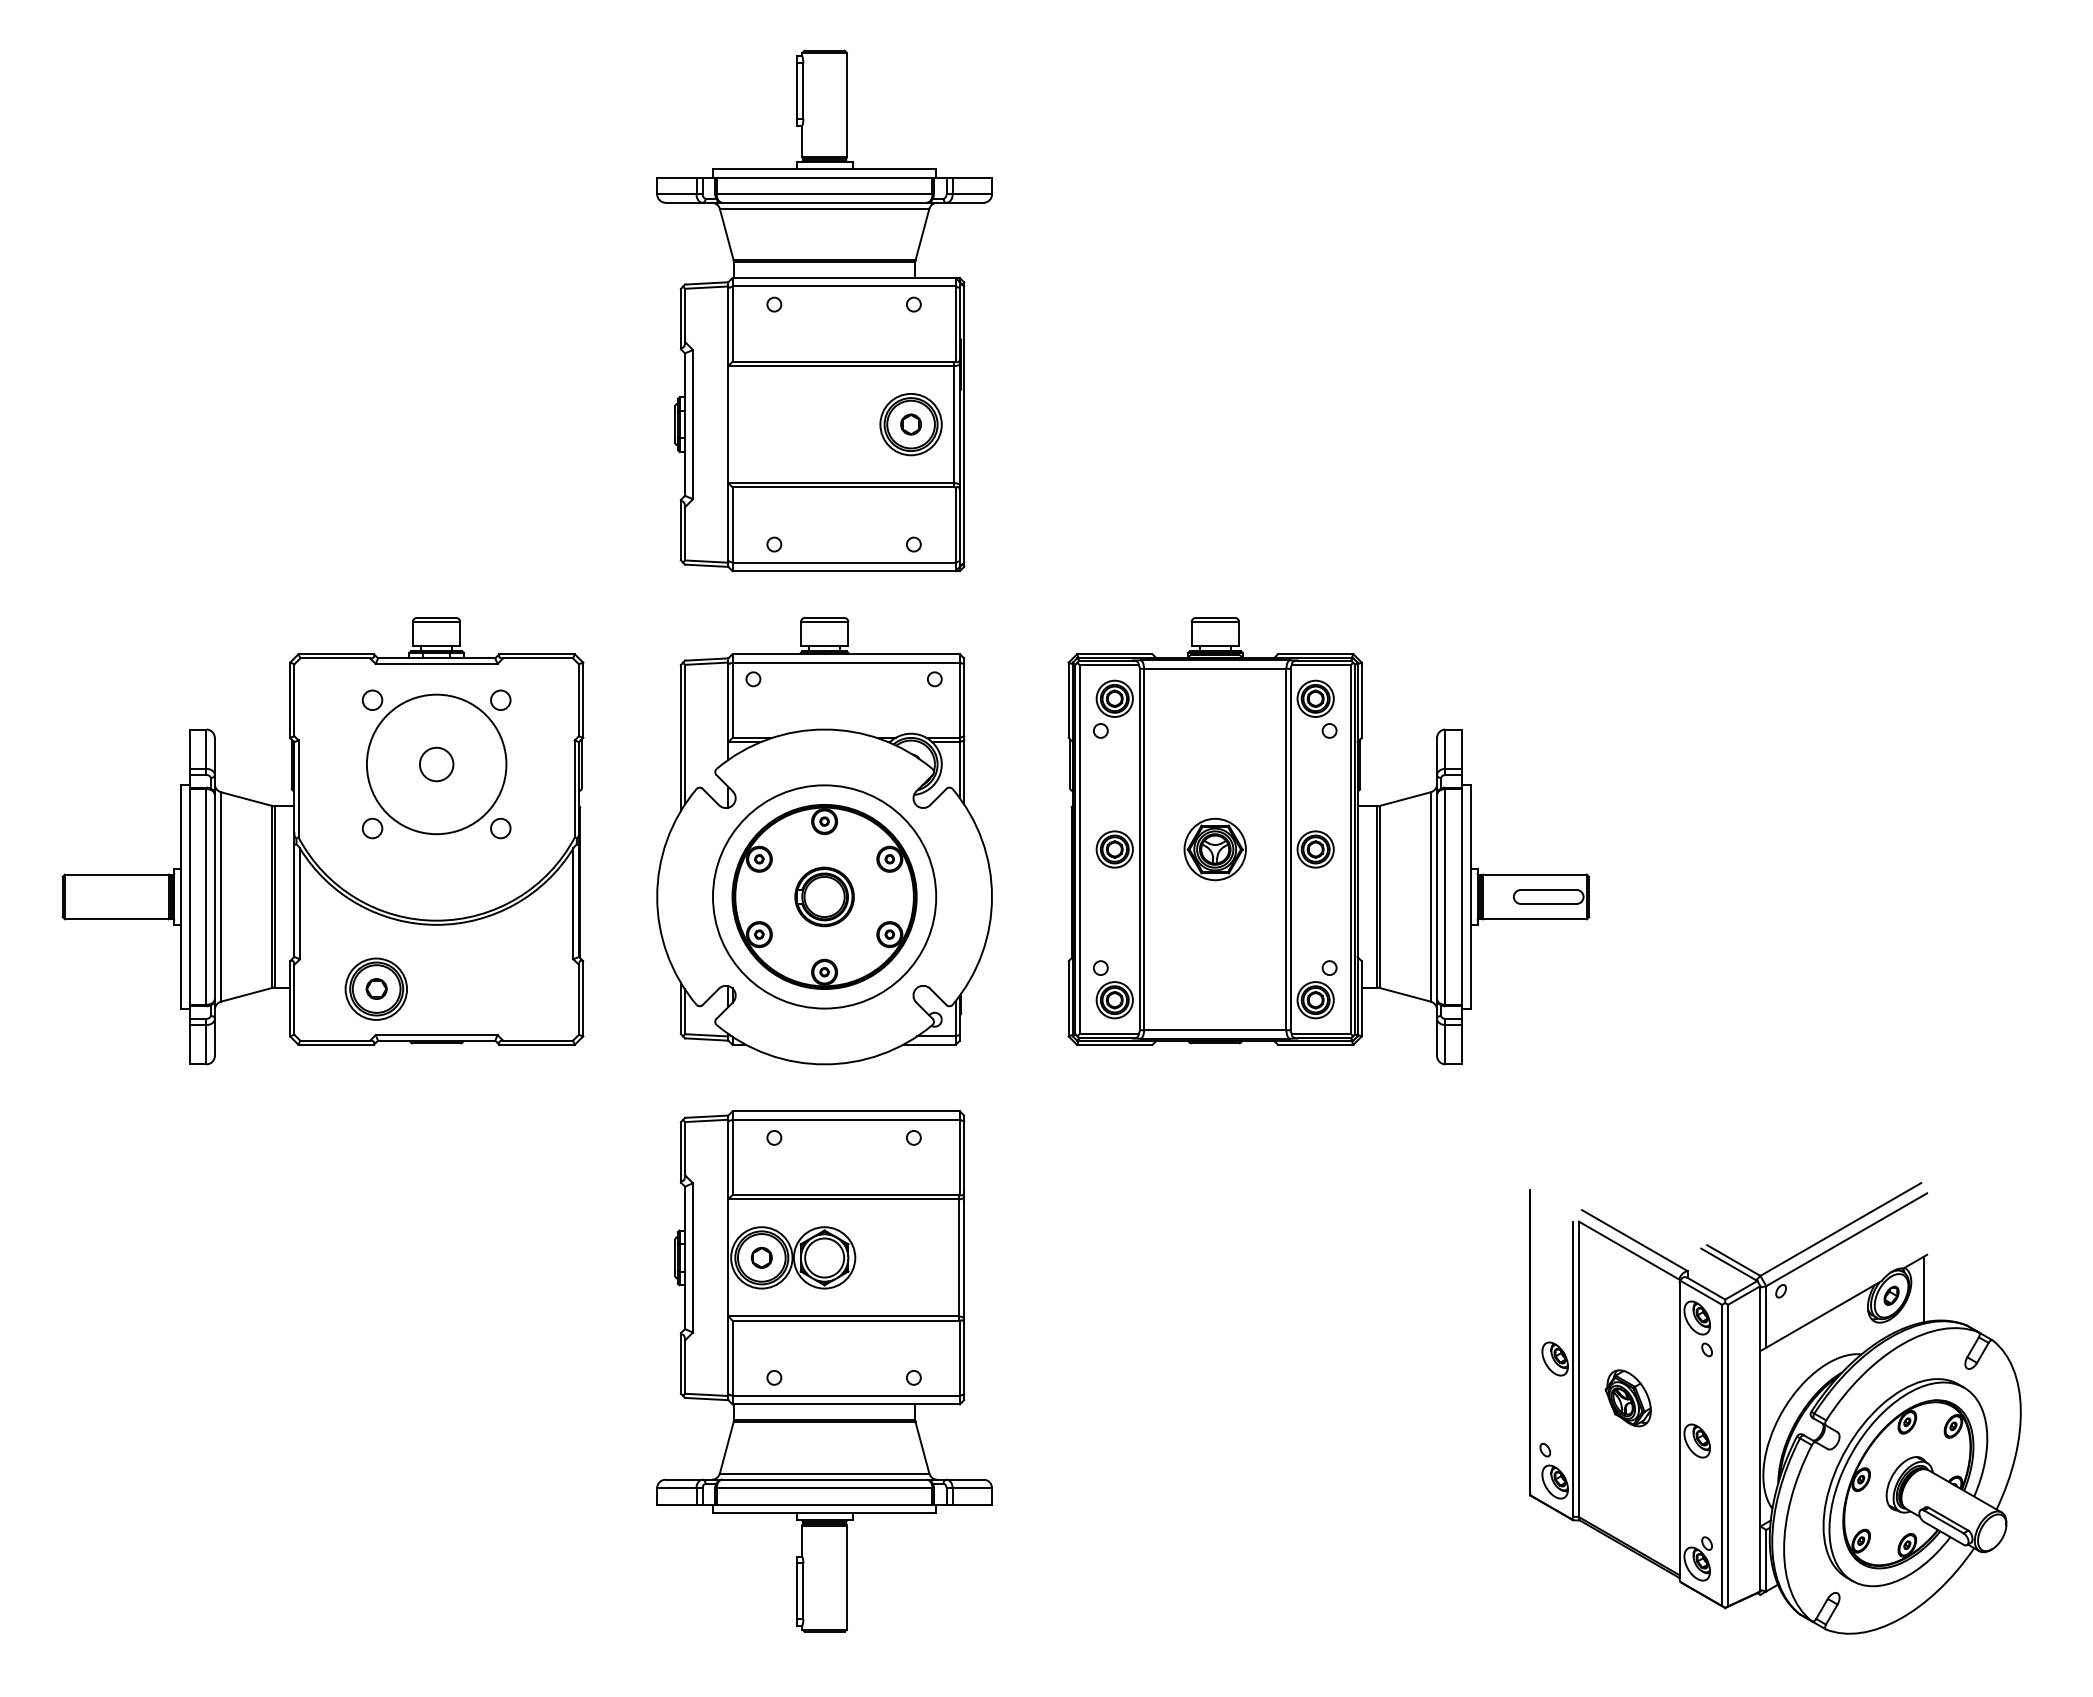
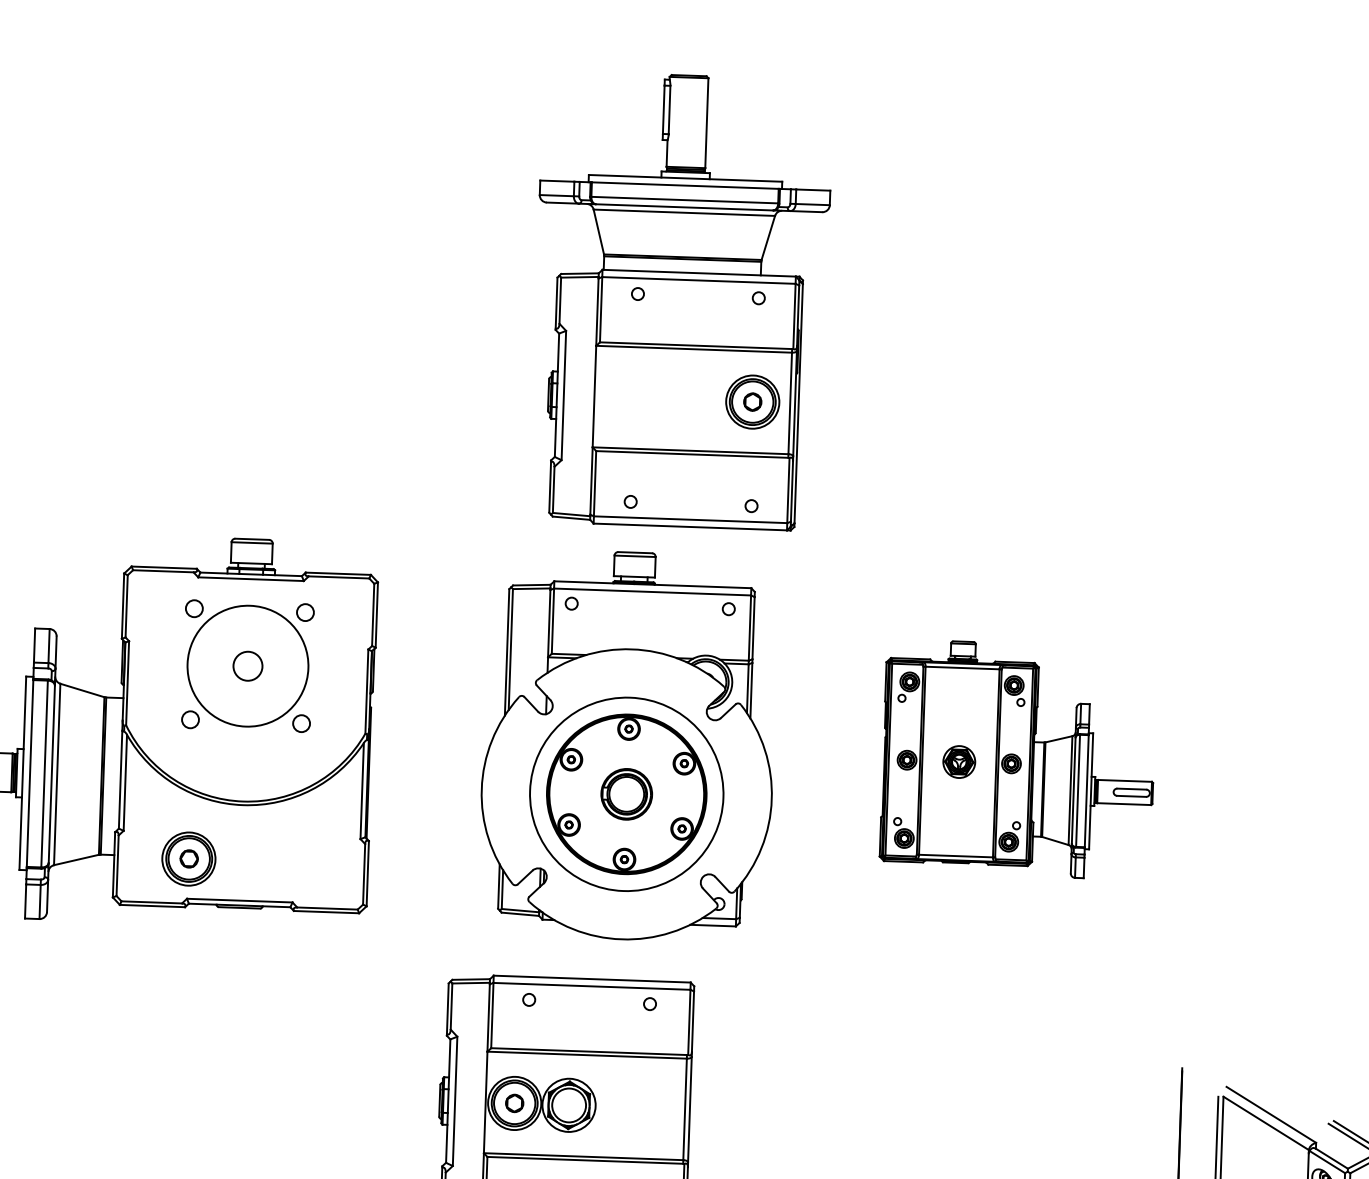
part: (824, 310) -> (681, 300), moved
part: (824, 841) -> (628, 746), moved
part: (1328, 841) -> (1018, 759), size x0.6

